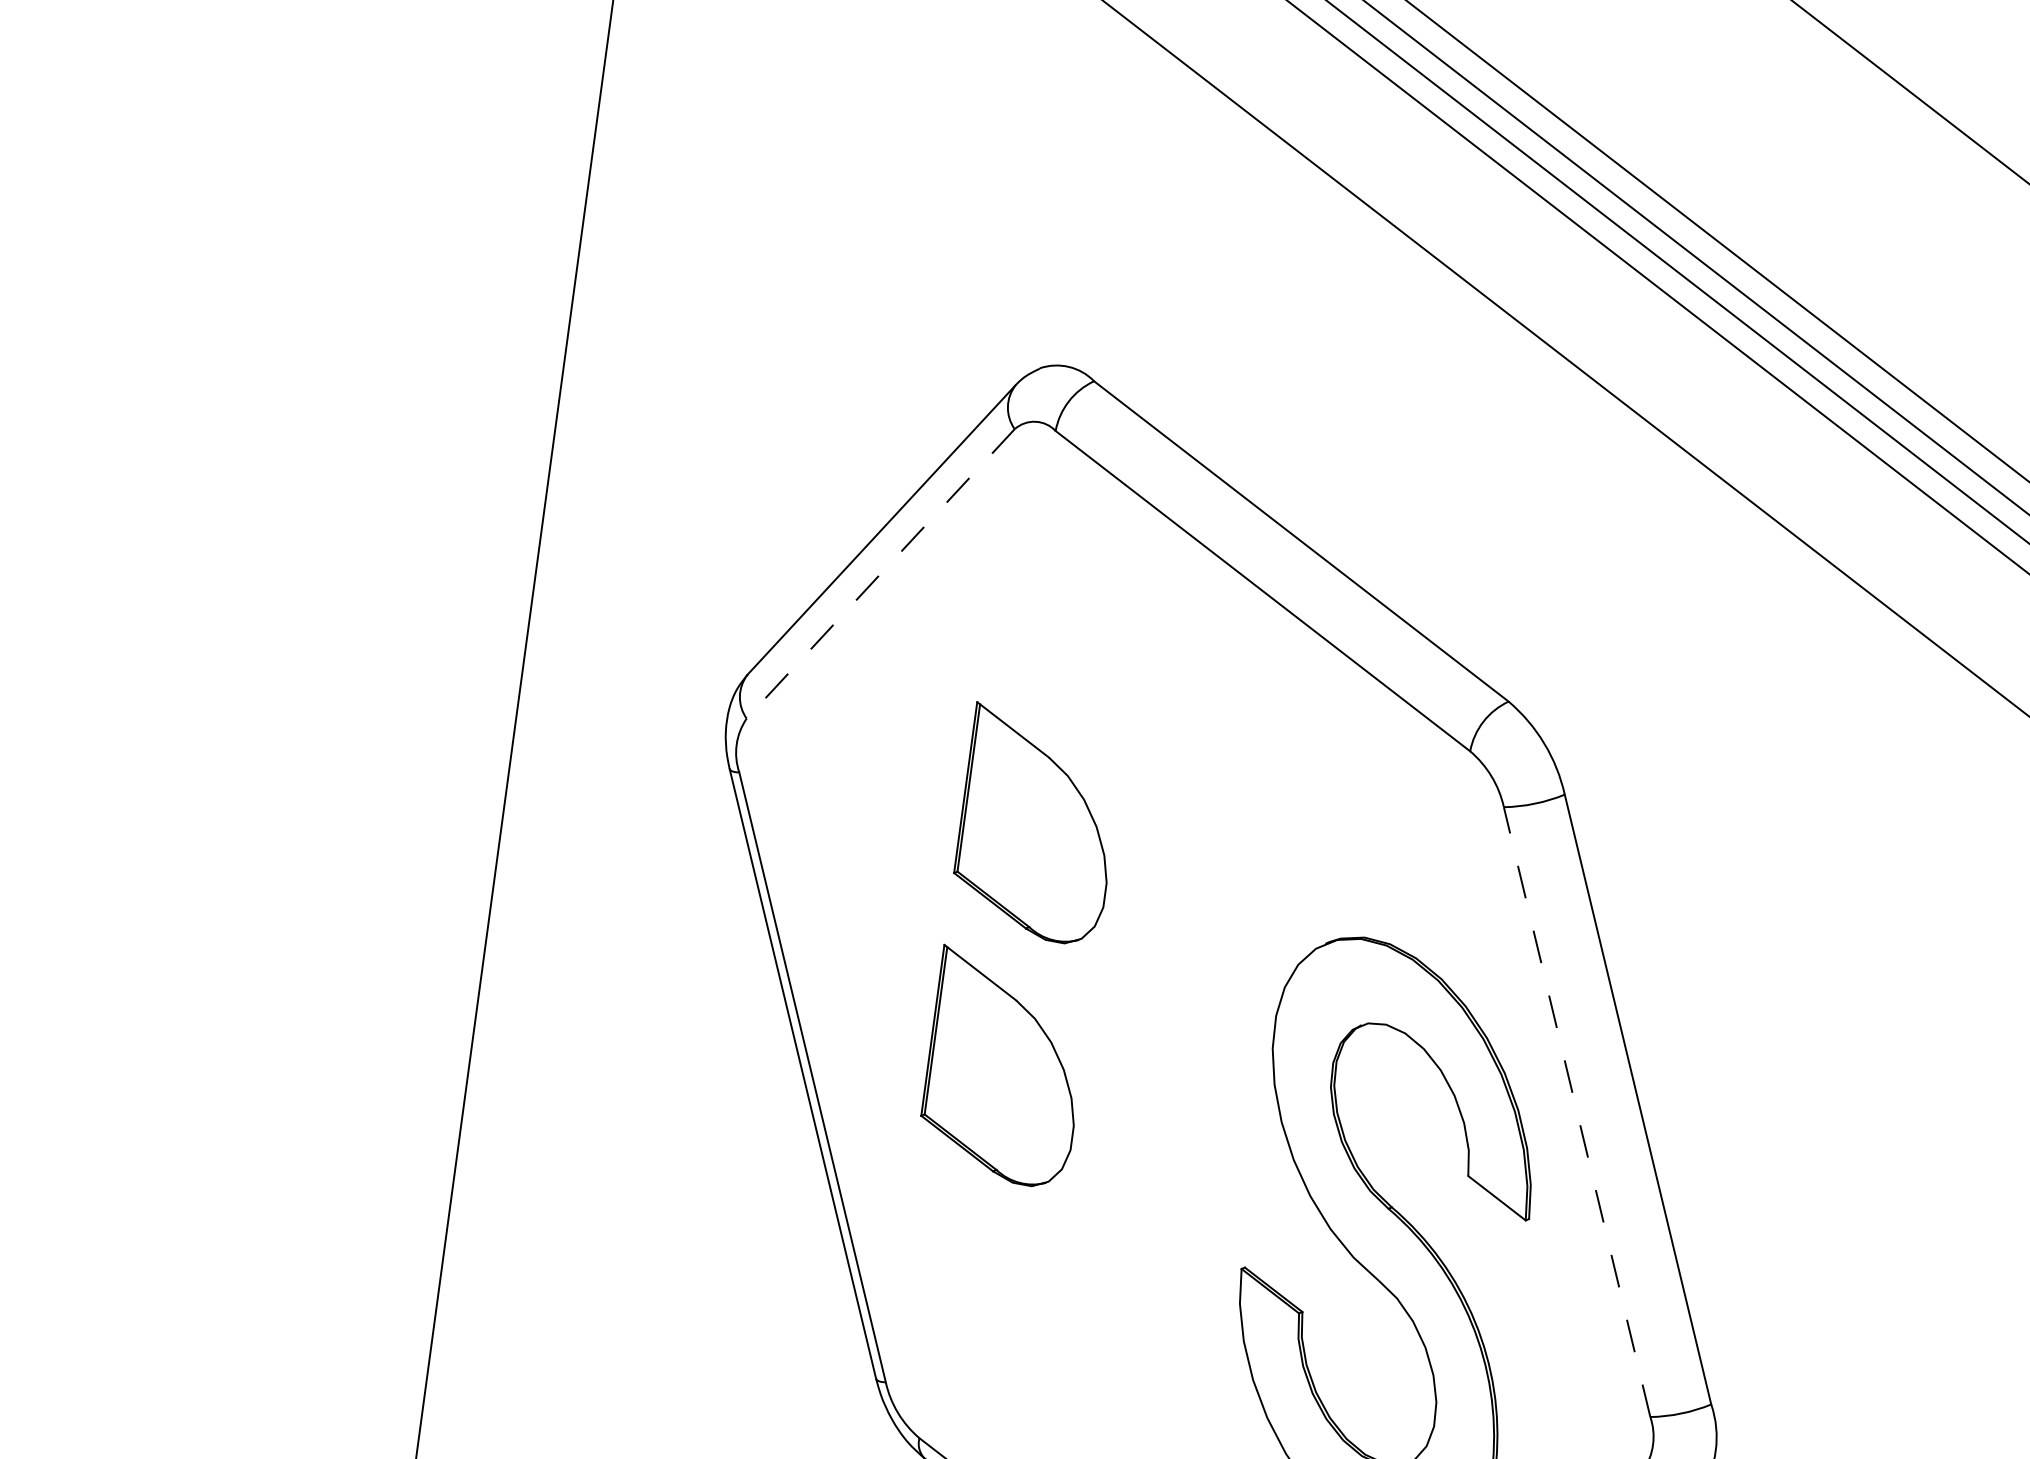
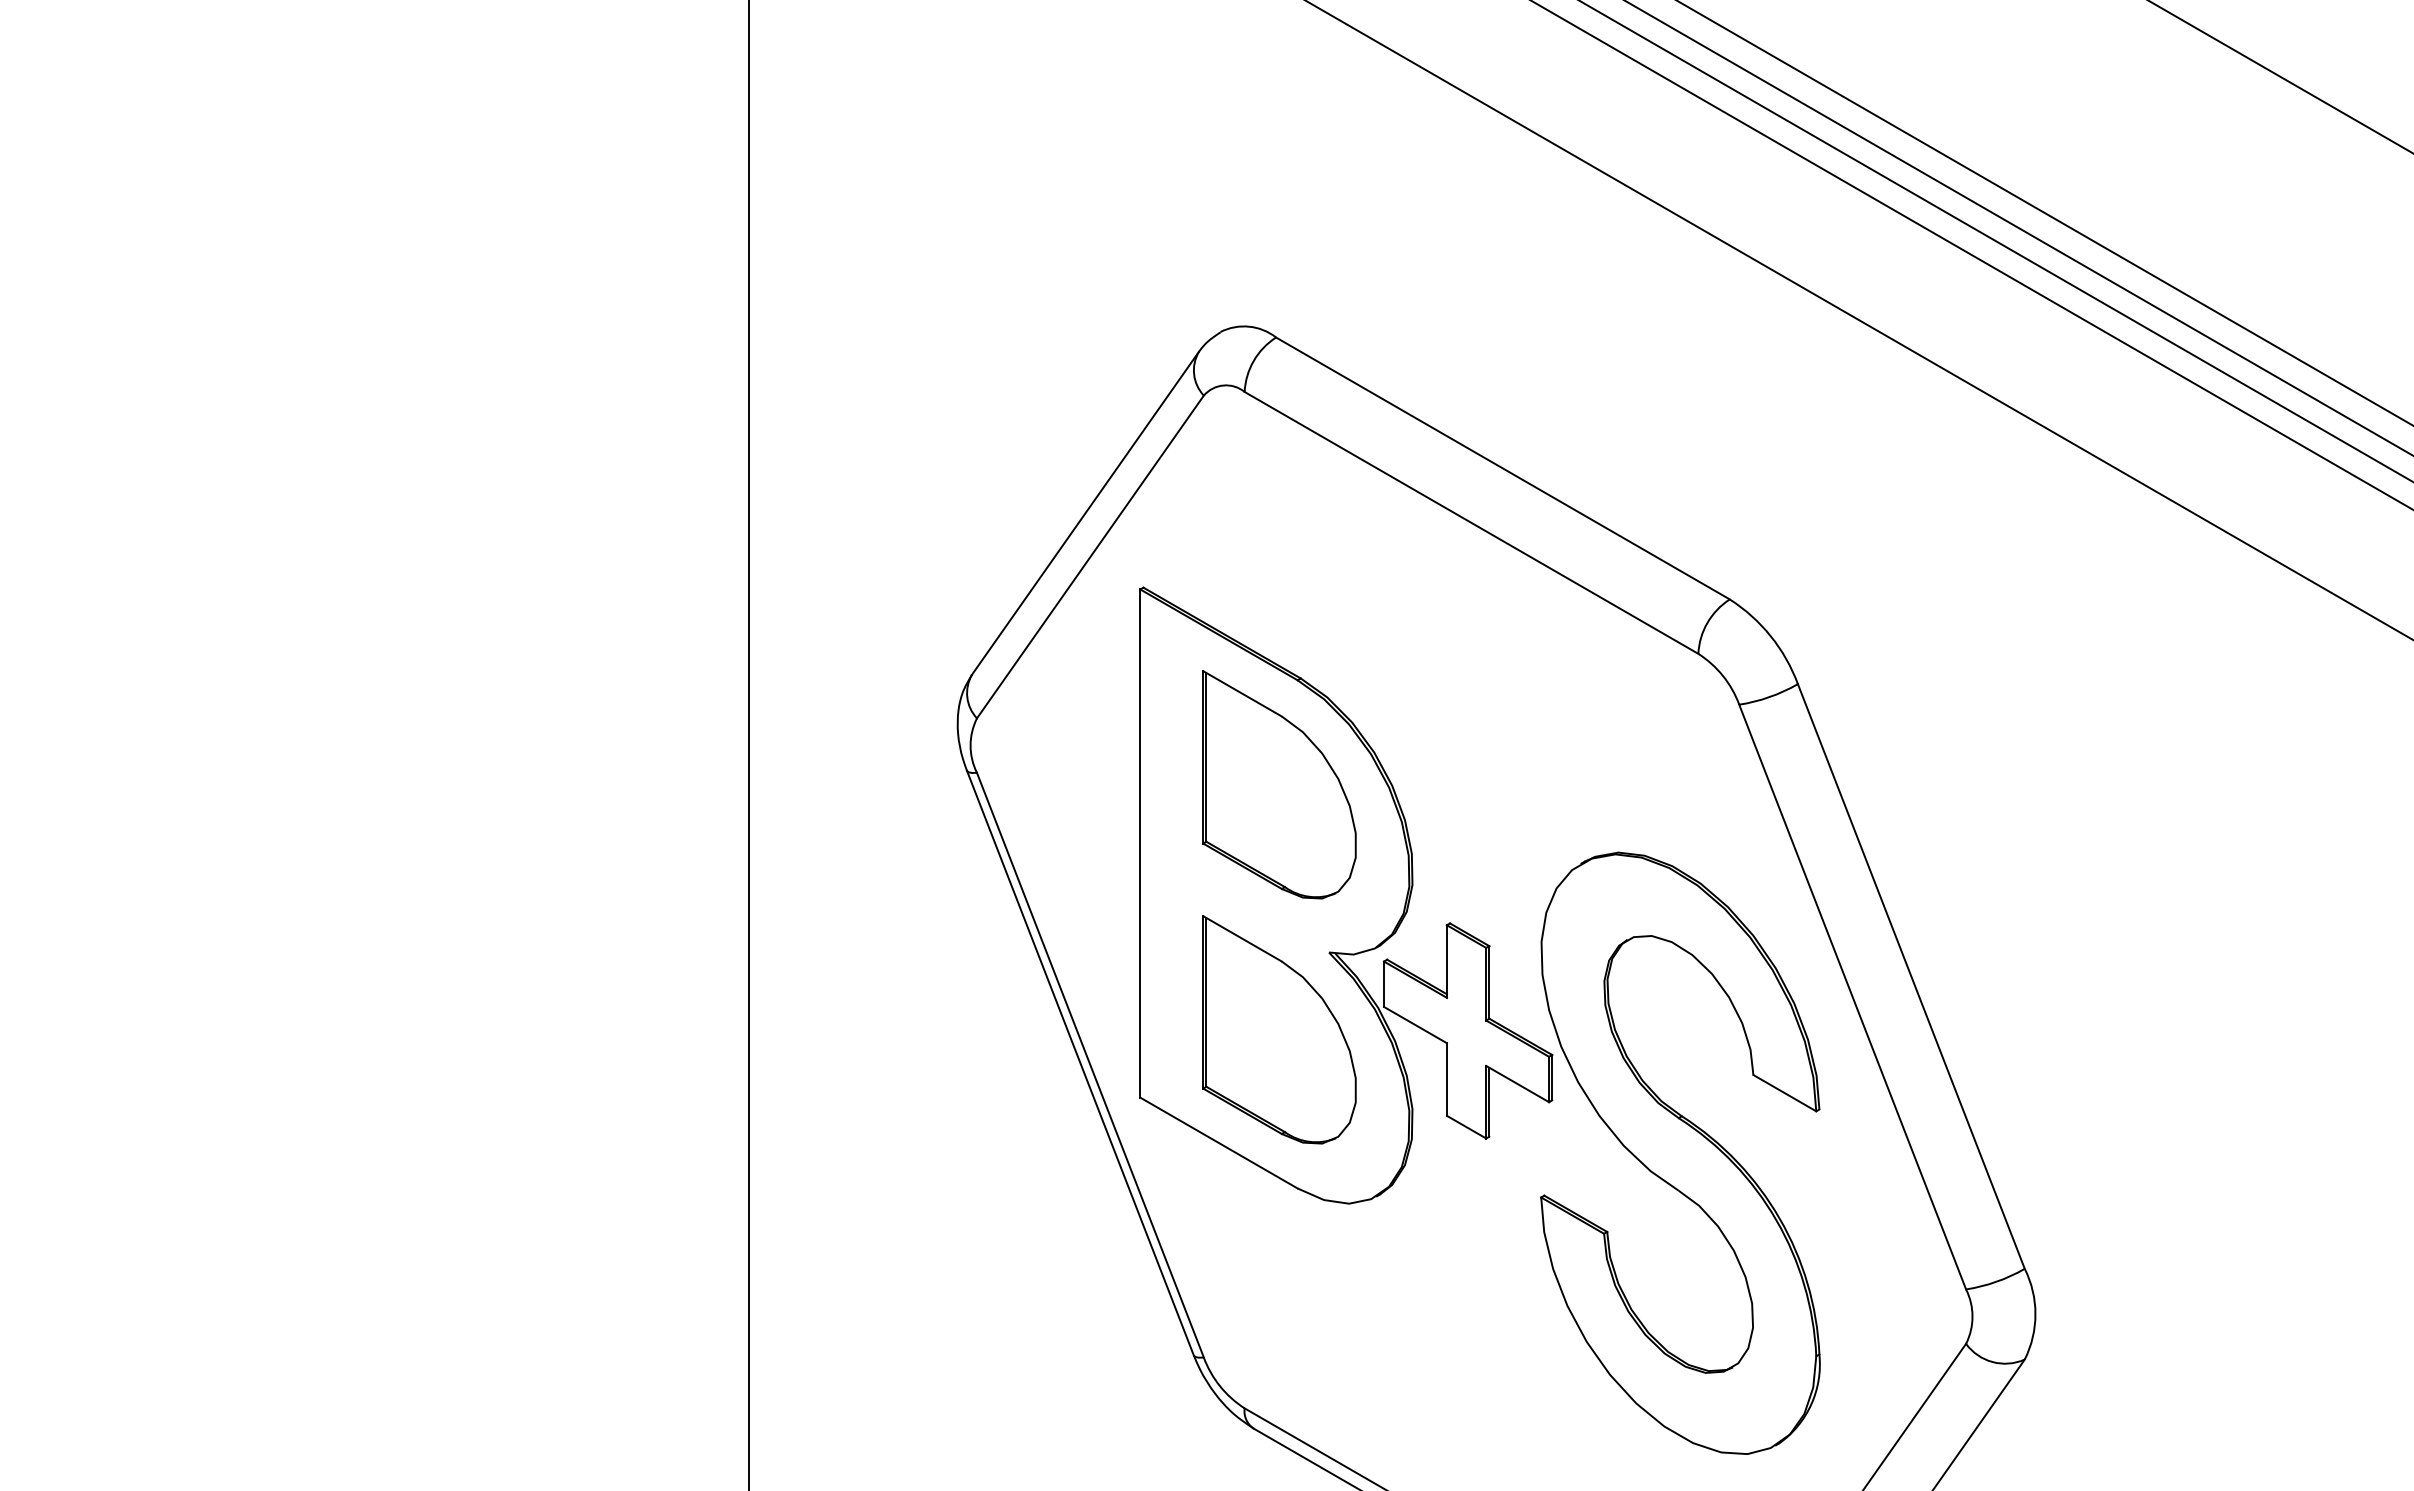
line: (880, 574) -> (1090, 557), dashed -> solid
part: (1089, 943) -> (1346, 895), added
line: (1576, 1112) -> (1852, 997), dashed -> solid

